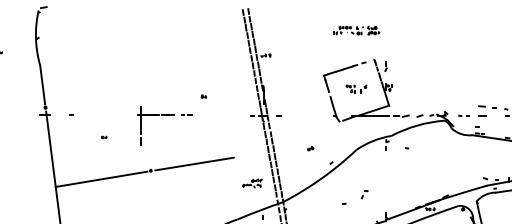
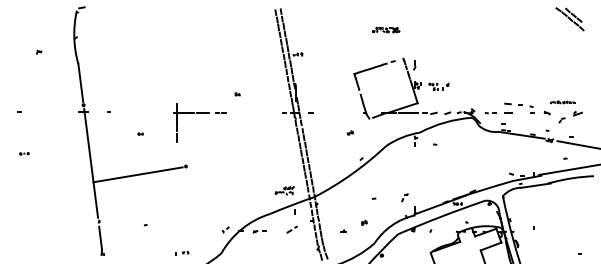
part: (357, 29) -> (386, 29), size x0.6
part: (356, 88) -> (438, 86), moved
part: (309, 148) -> (349, 132), moved
line: (194, 163) -> (228, 159), removed
part: (252, 183) -> (284, 190), moved
part: (364, 194) -> (404, 197), moved

